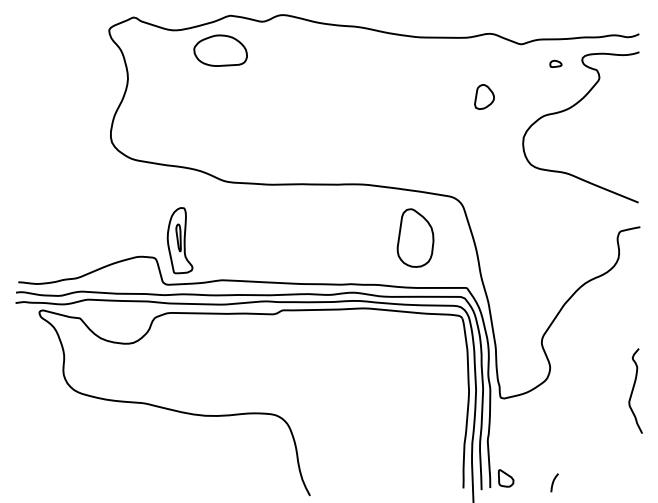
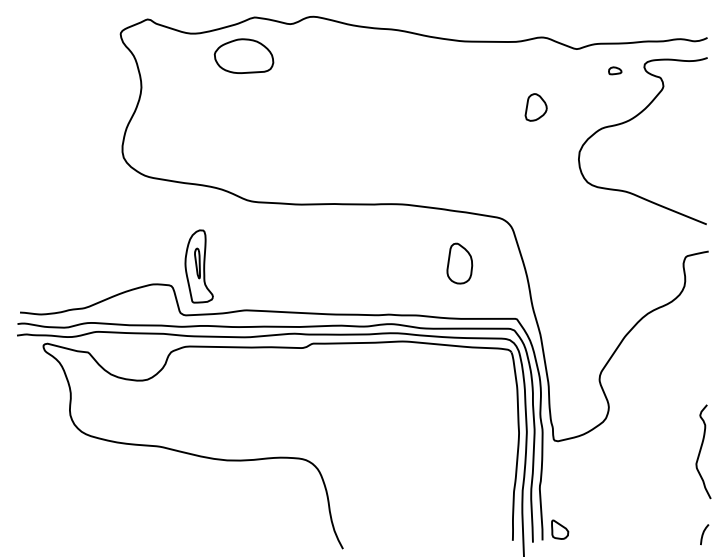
part: (415, 237) -> (459, 263), size x0.62
curve: (633, 390) -> (701, 451), moved
curve: (554, 481) -> (704, 533), moved

